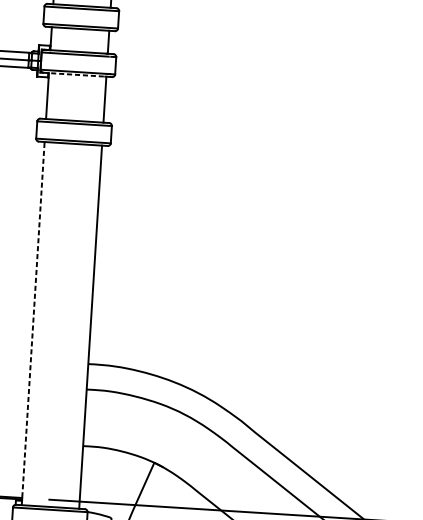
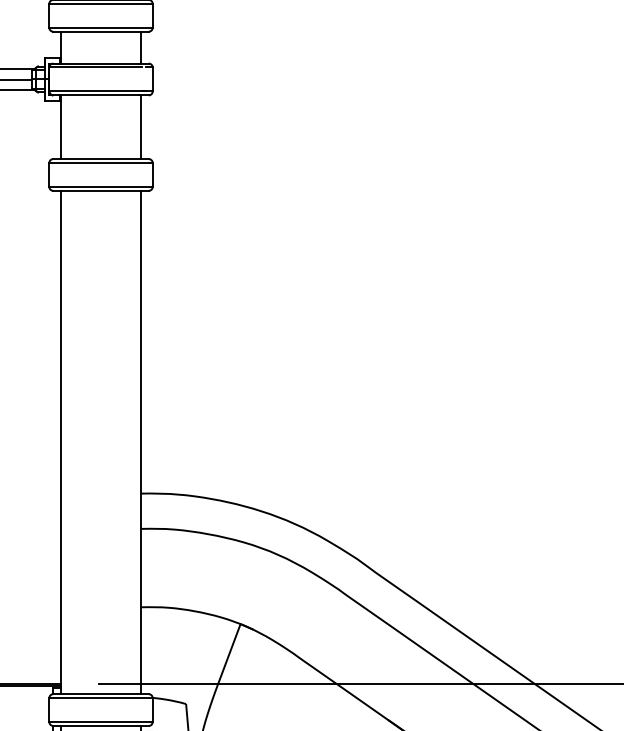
line: (74, 74) -> (96, 95), dashed -> solid
line: (33, 323) -> (61, 442), dashed -> solid

